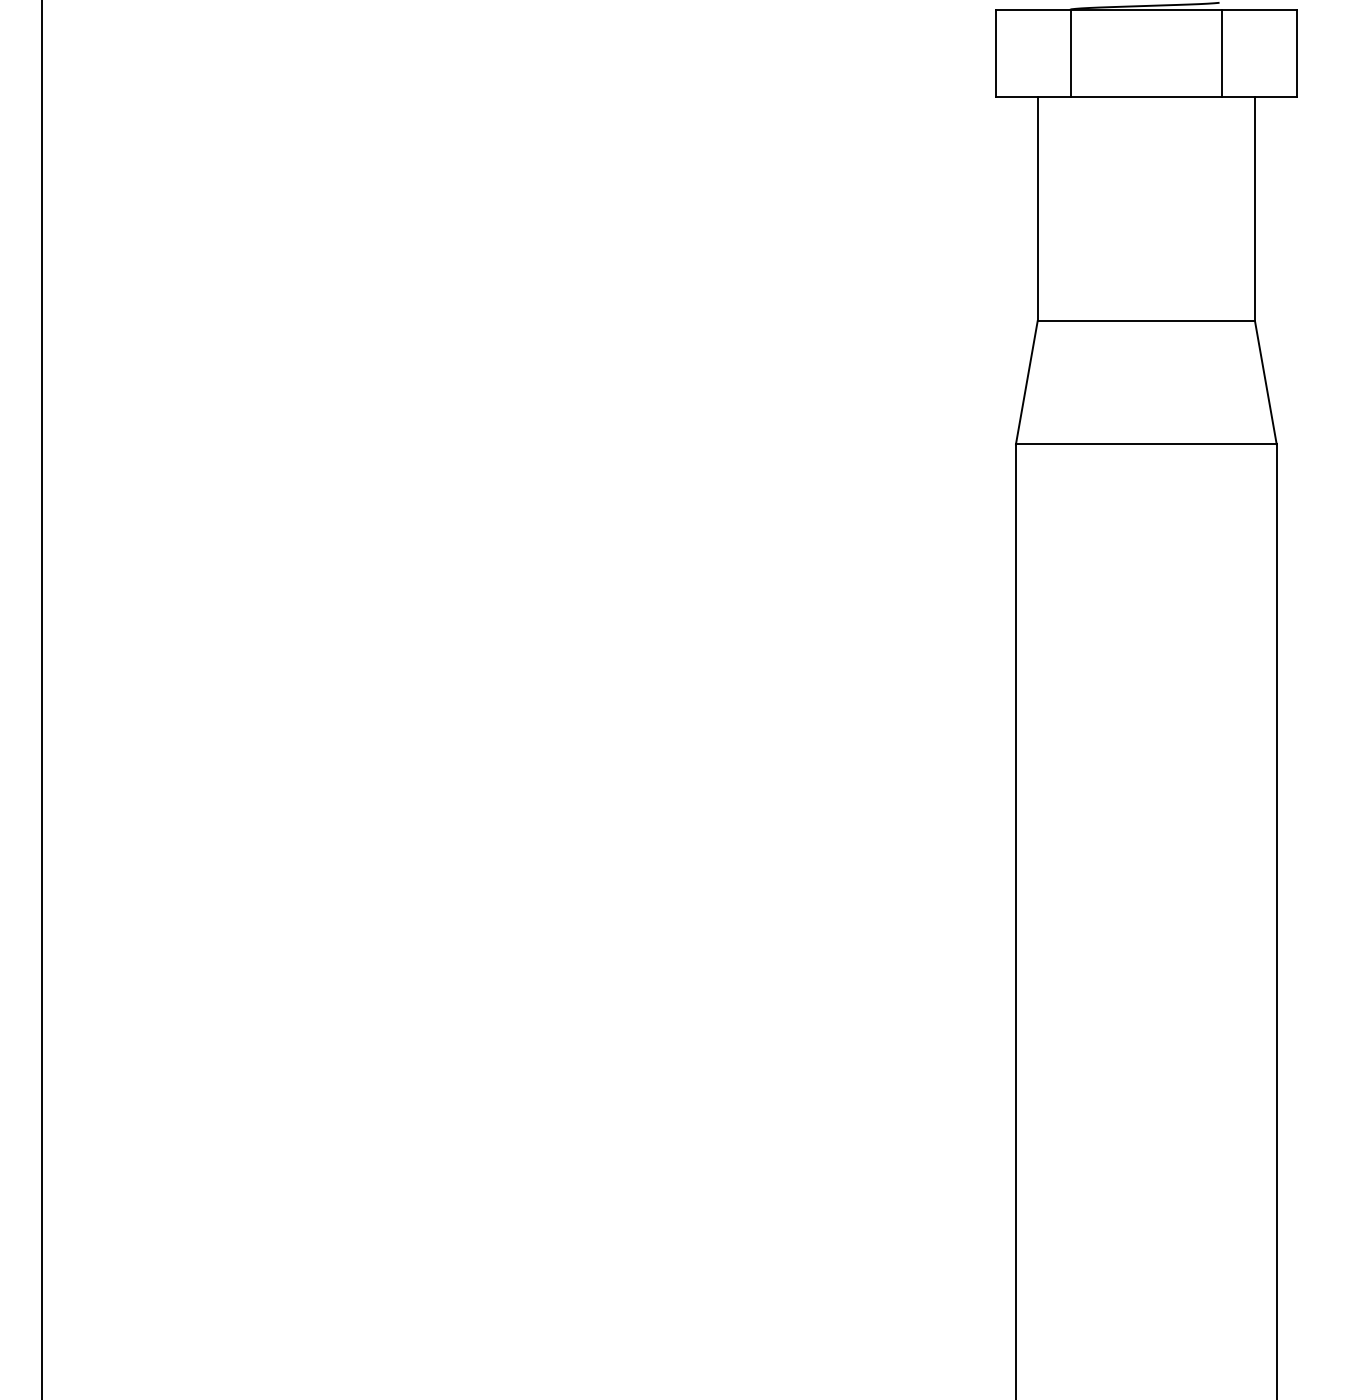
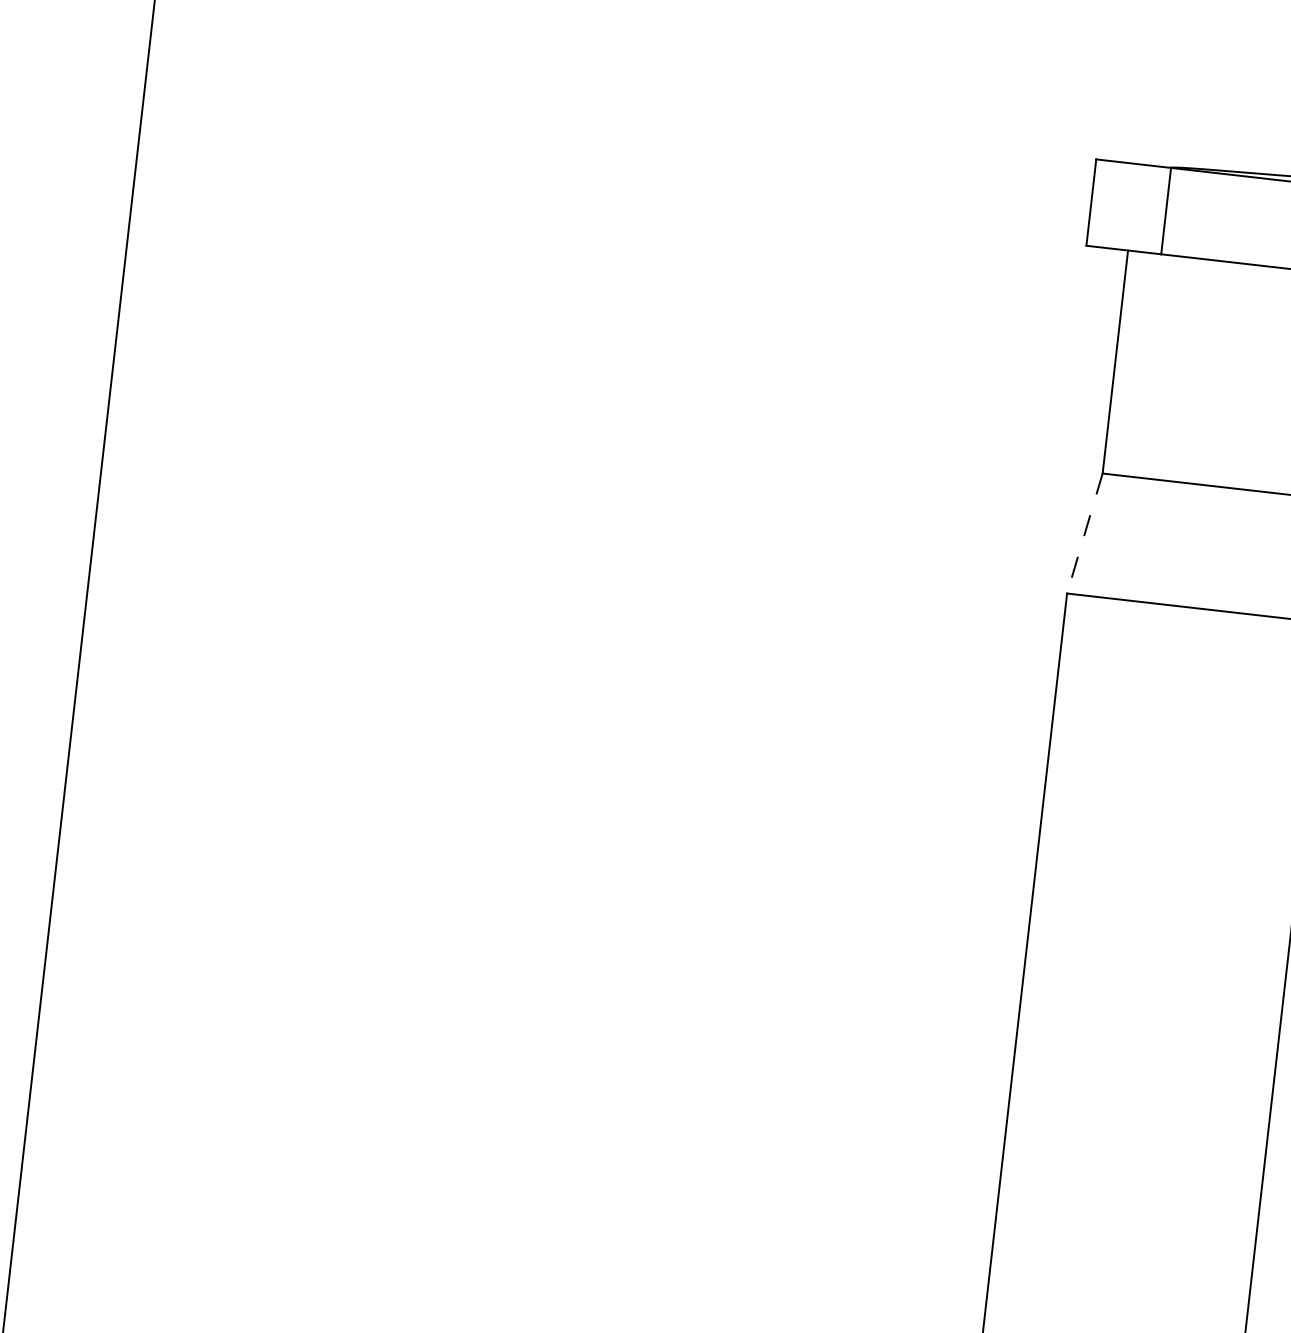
line: (1026, 382) -> (1084, 533), solid -> dashed

